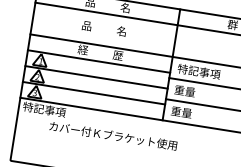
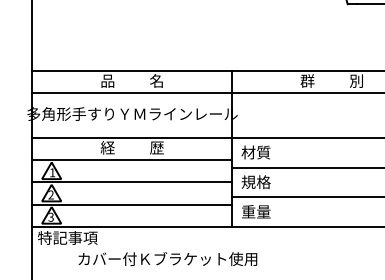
text: (104, 28) -> (132, 113), 品          名 -> 多角形手すりＹＭラインレール
text: (199, 71) -> (271, 152), 特記事項 -> 材質
text: (184, 91) -> (255, 182), 重量 -> 規格

